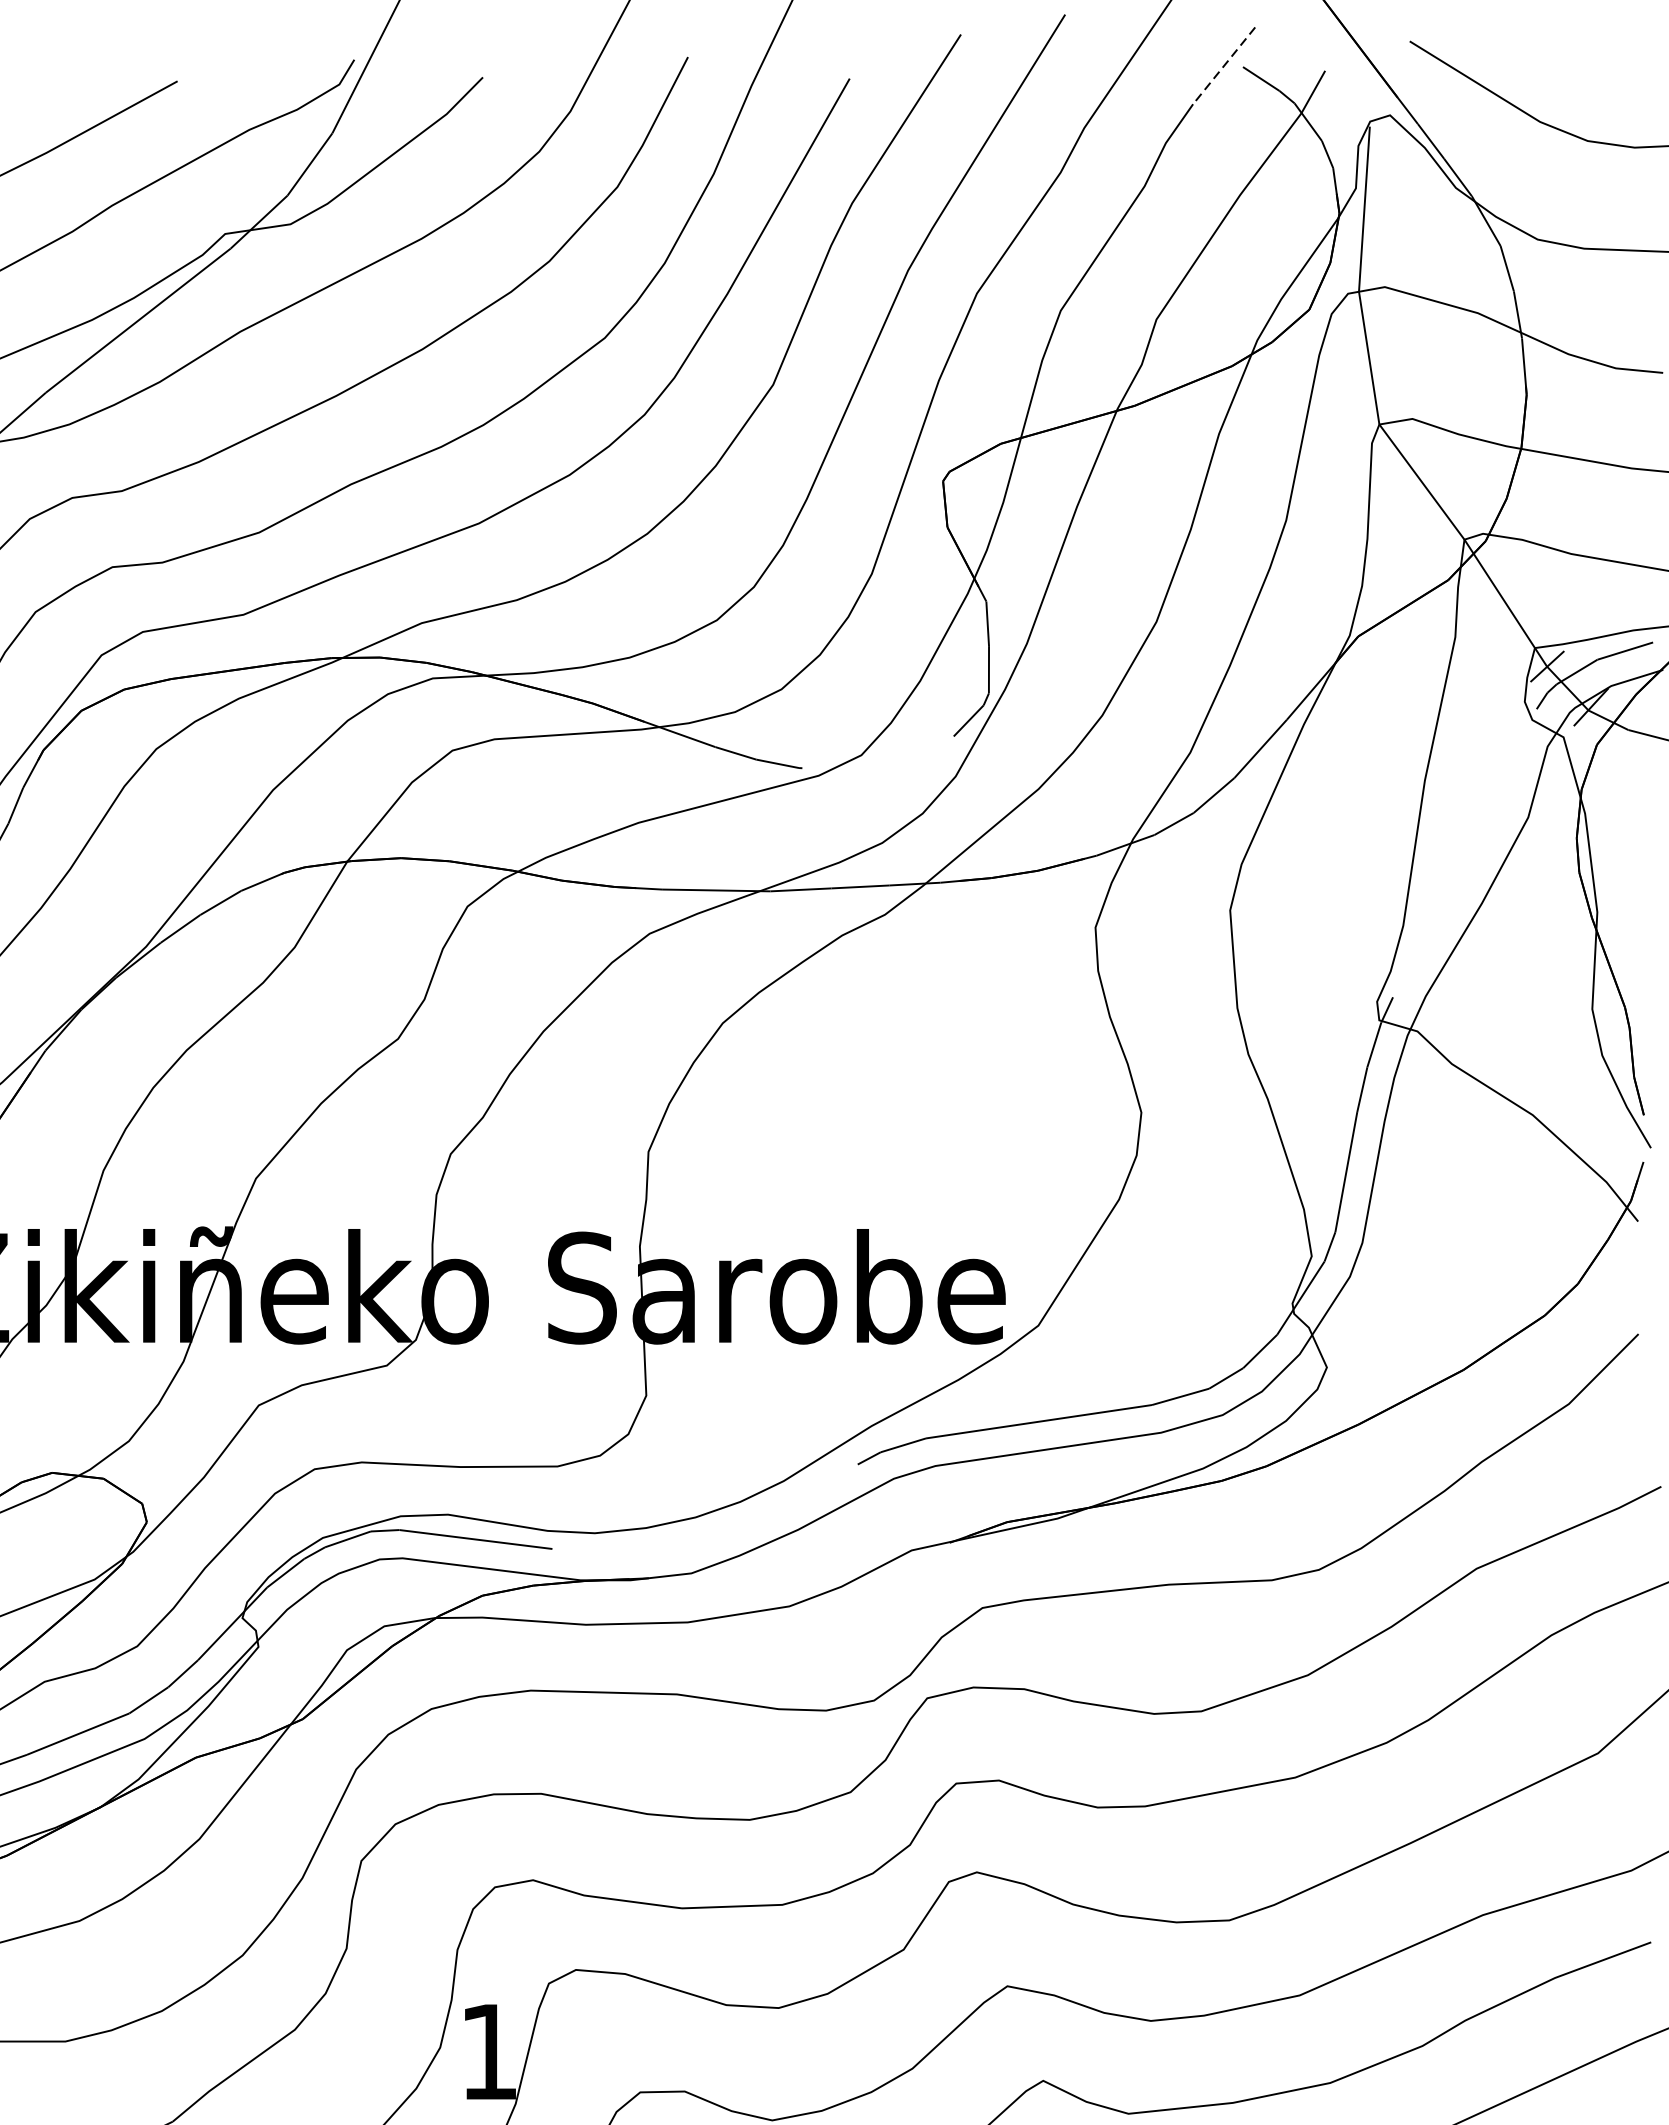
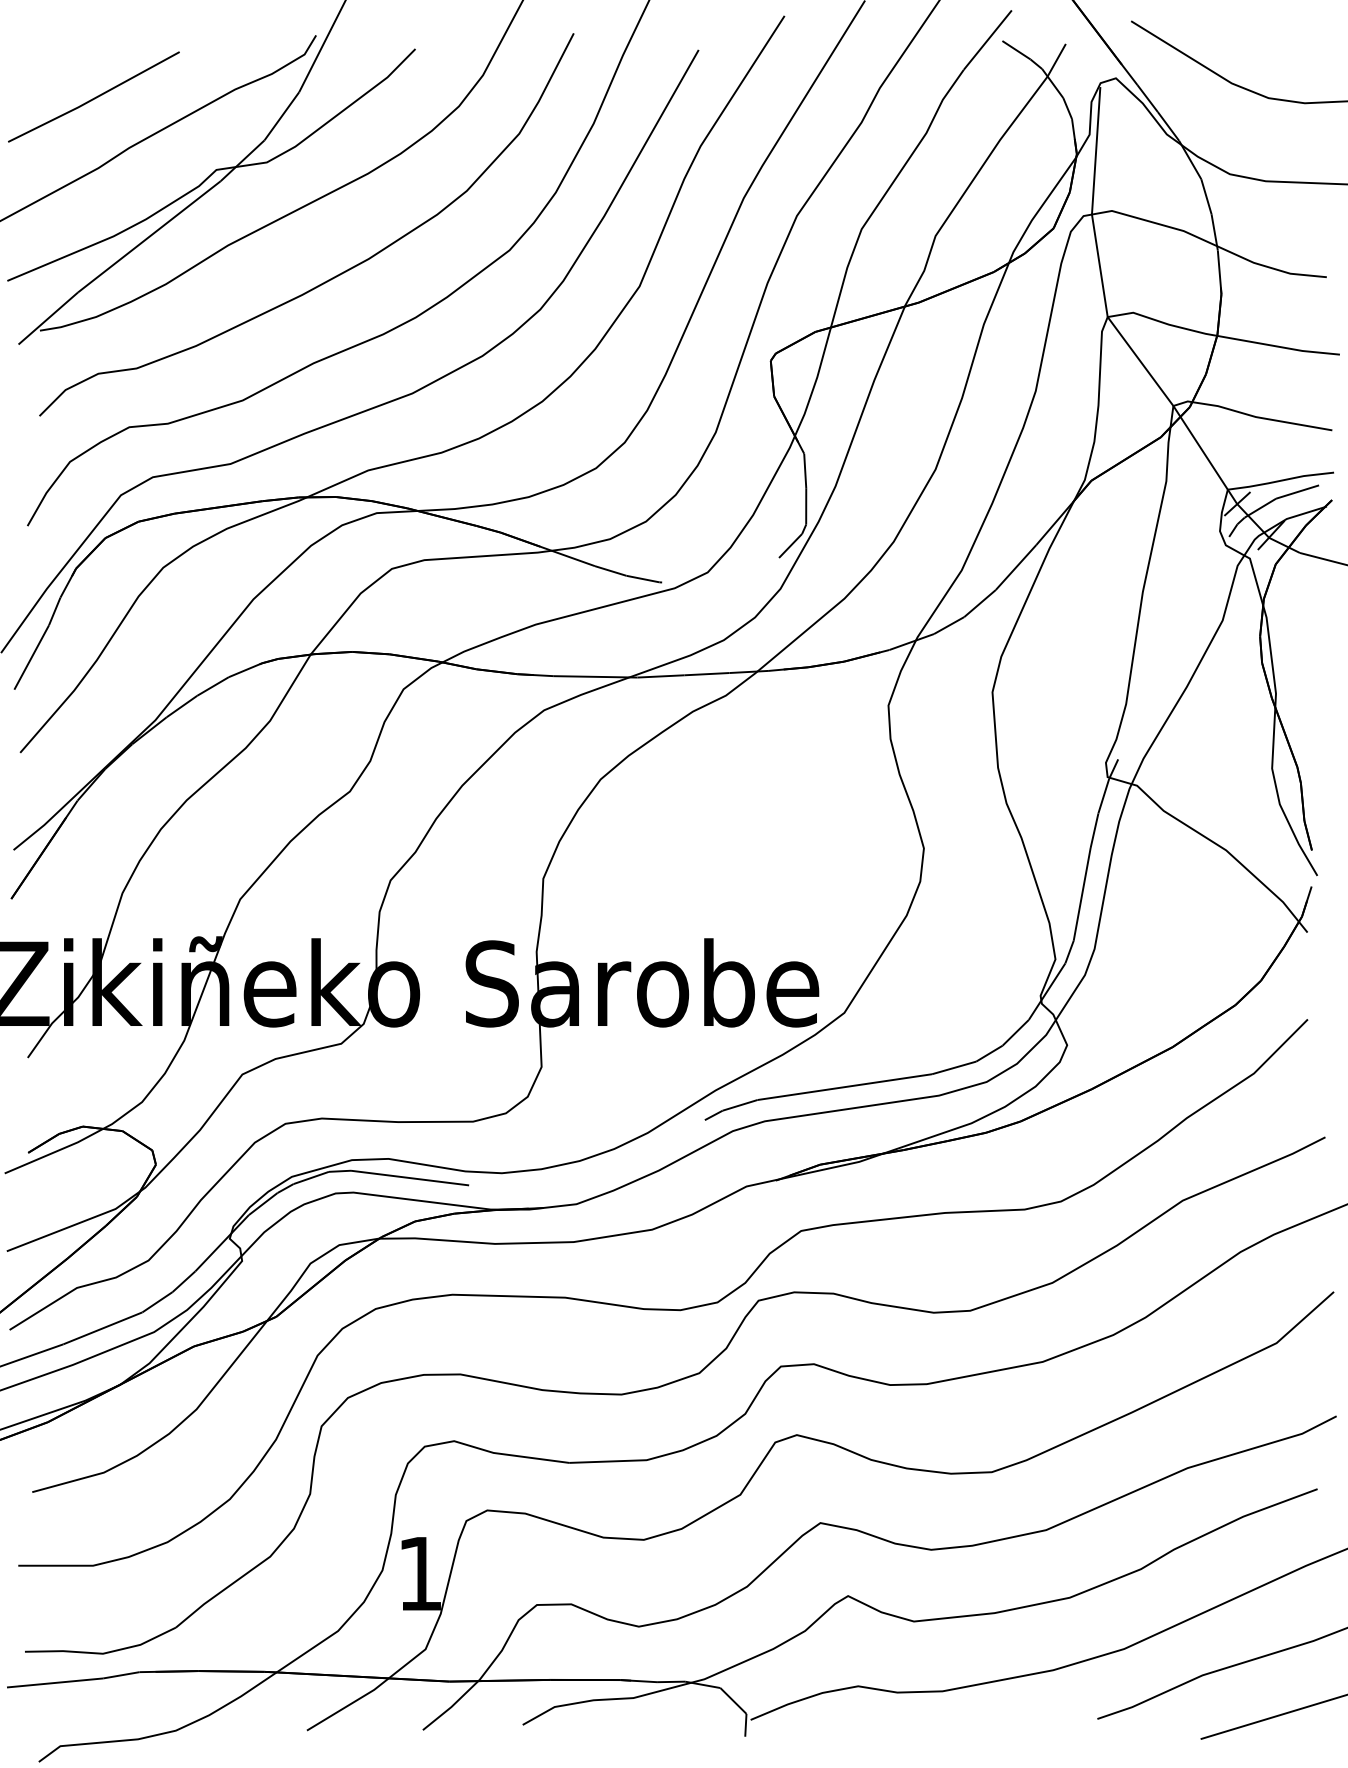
line: (1223, 66) -> (987, 40), dashed -> solid

